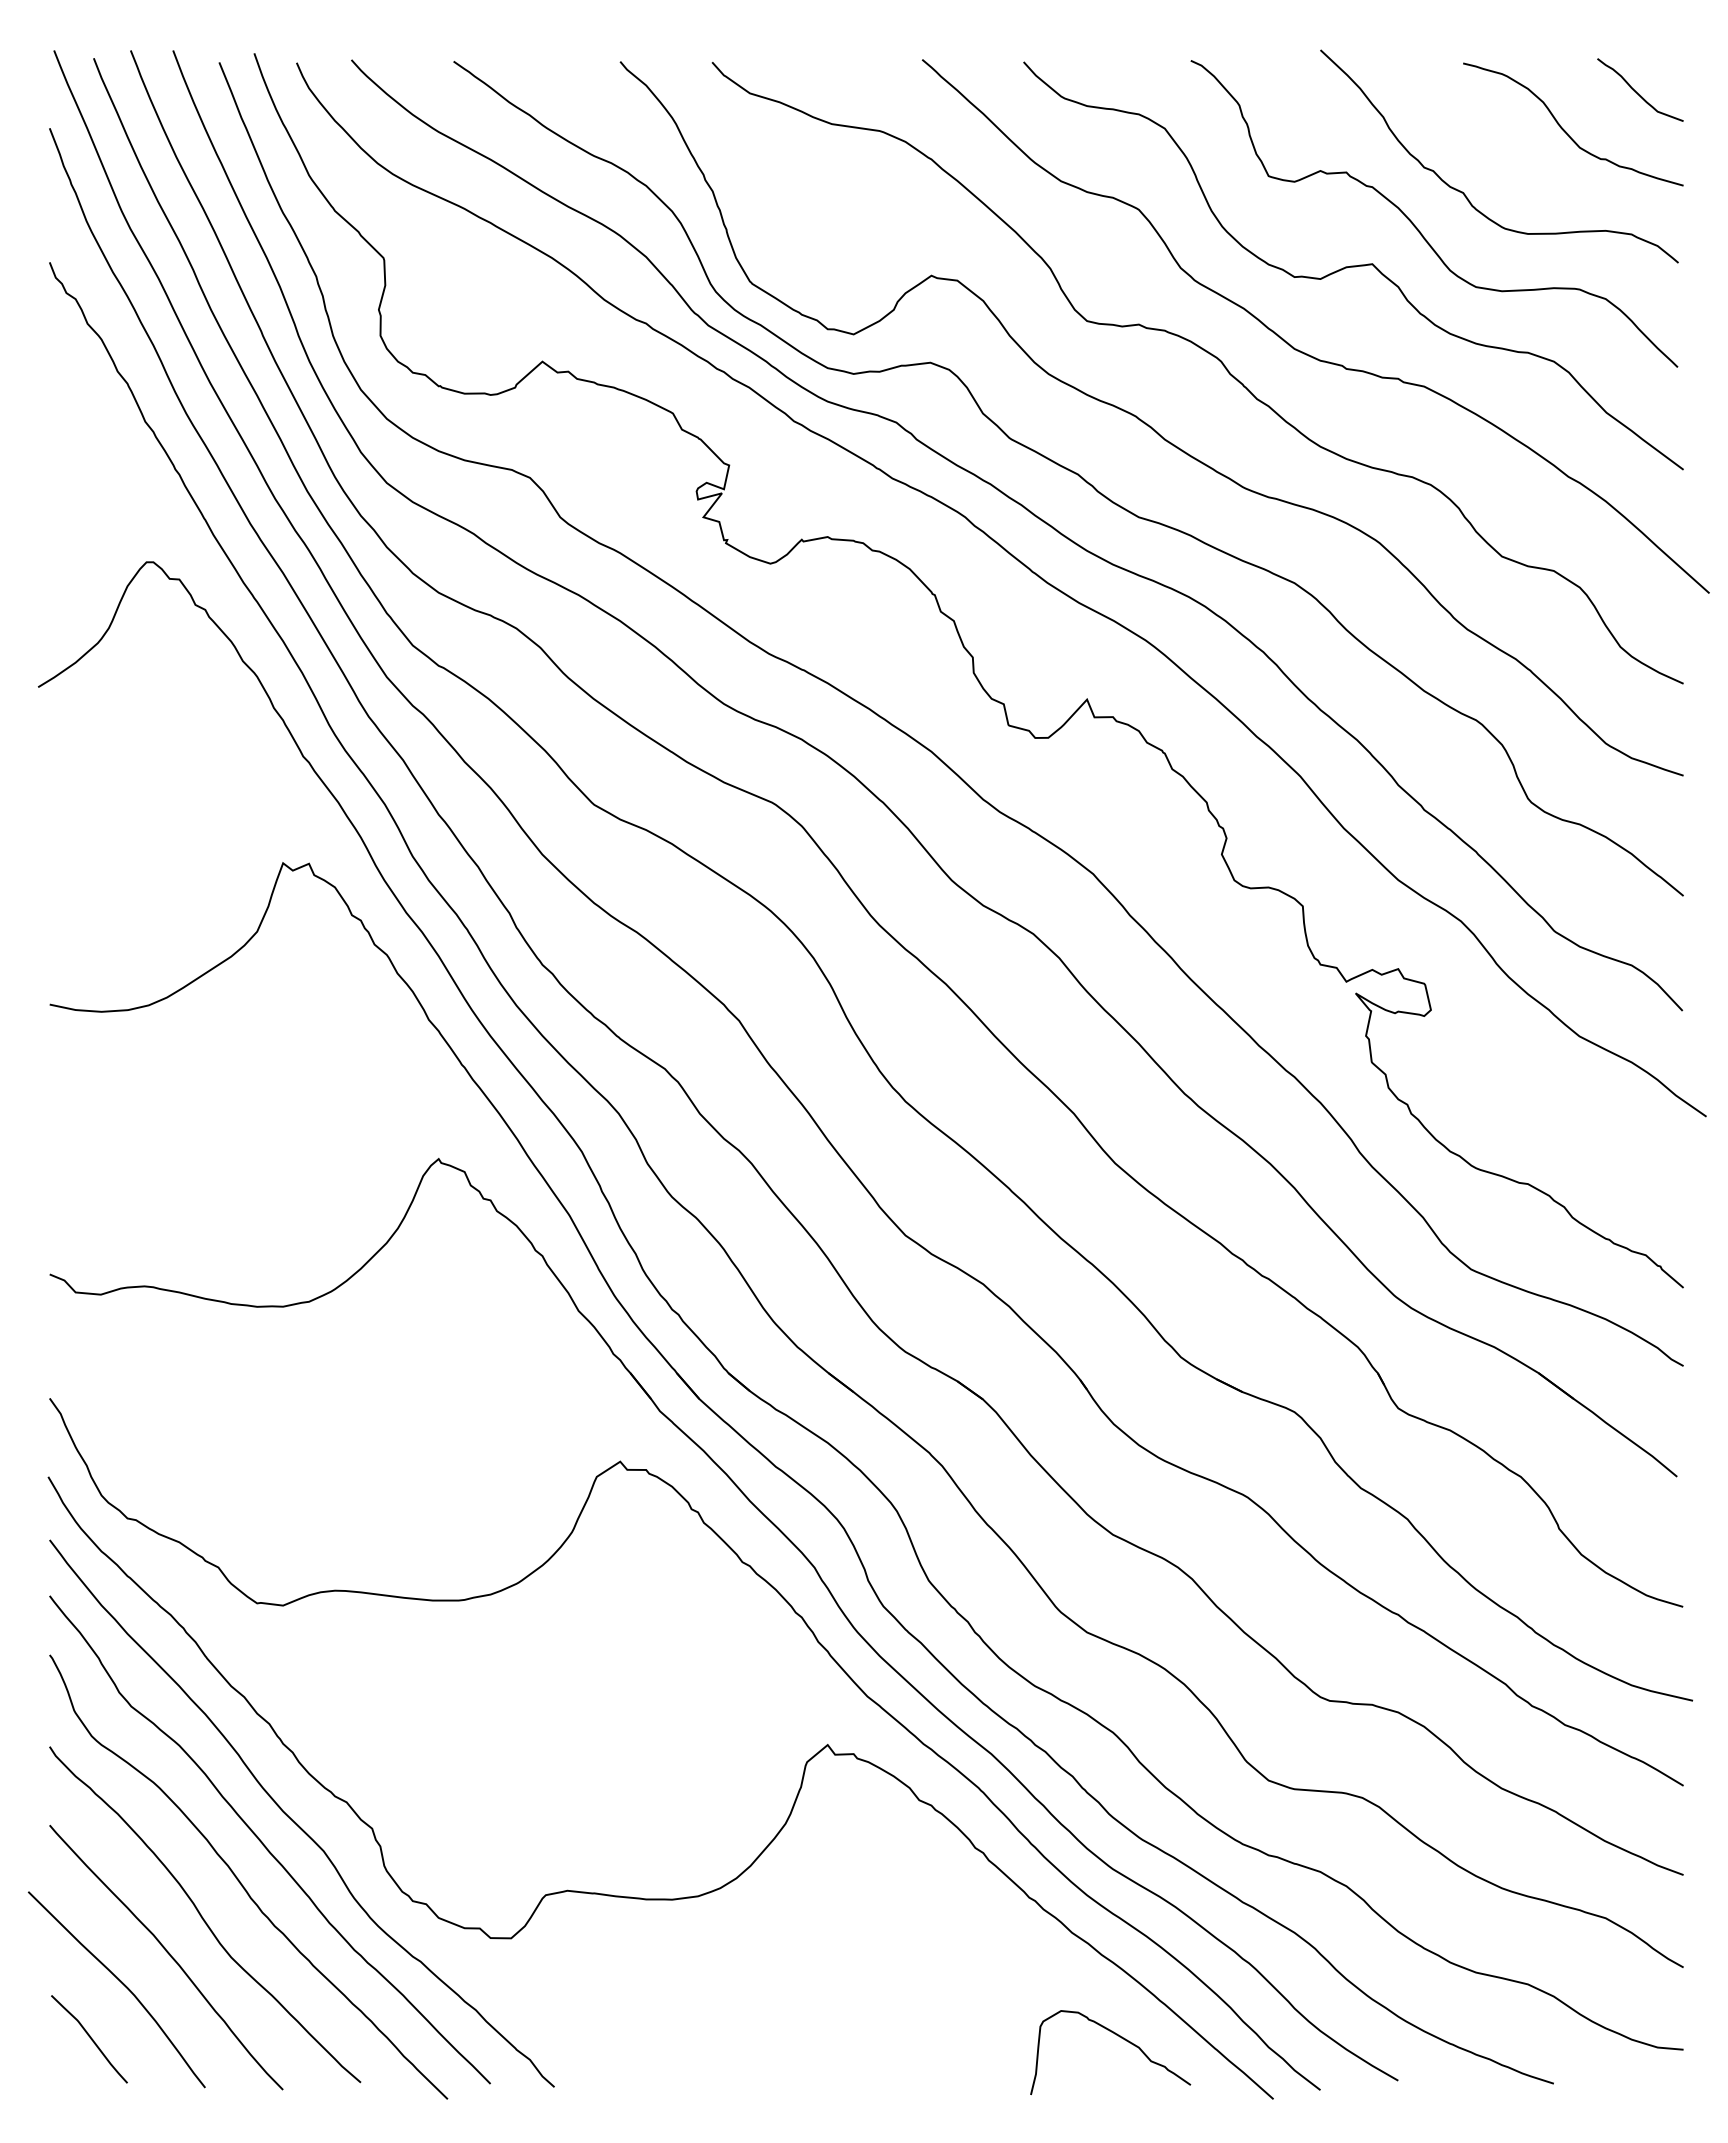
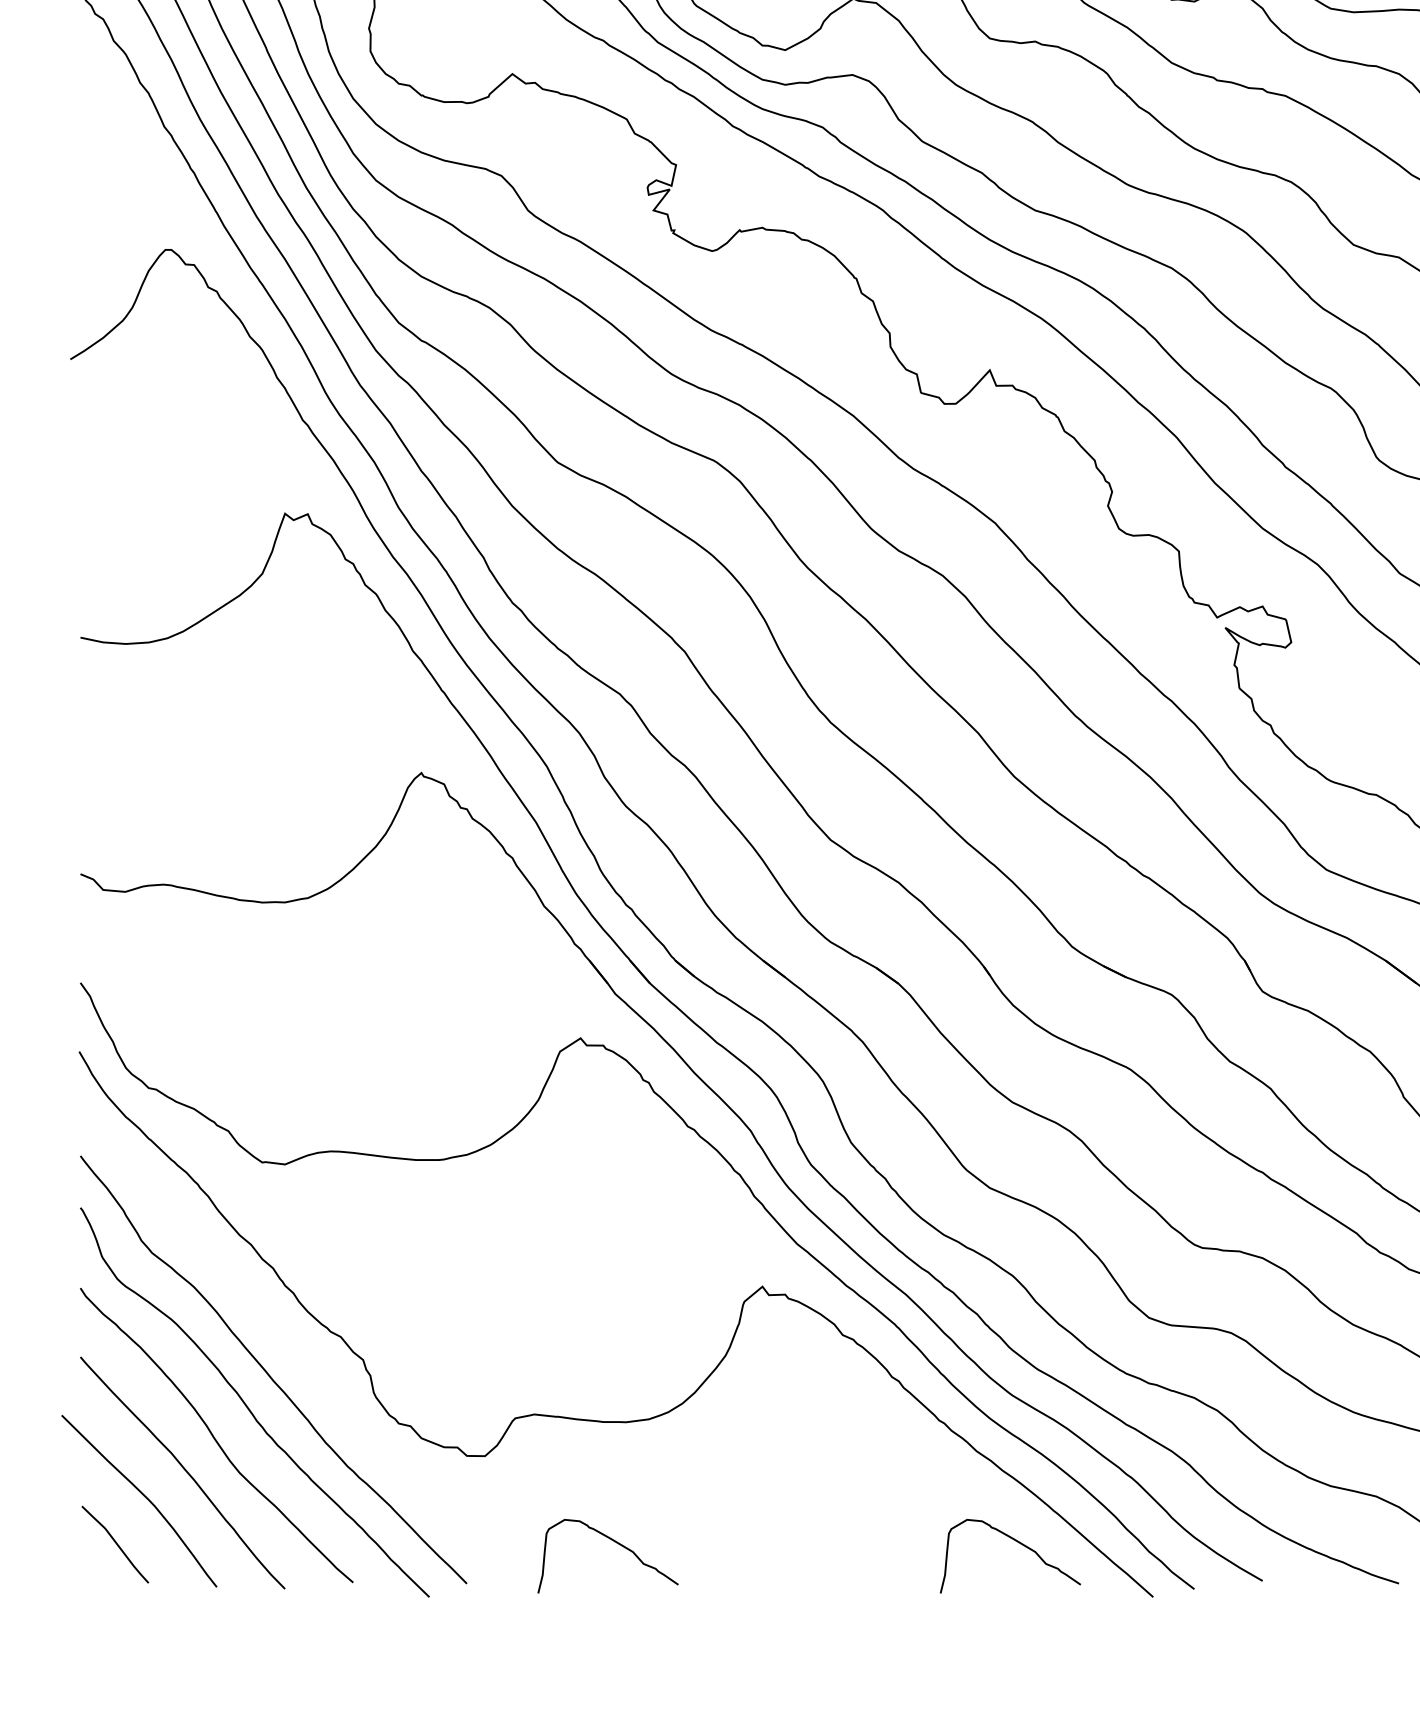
curve: (295, 1821) -> (295, 1353), removed
curve: (660, 2037) -> (615, 1543), added

